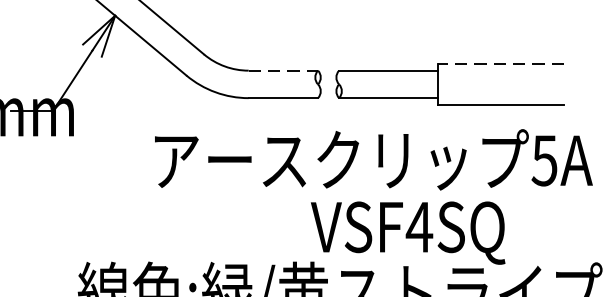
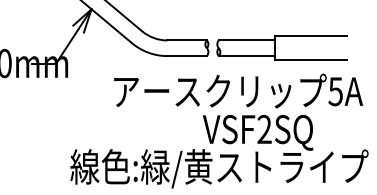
line: (502, 63) -> (311, 36), dashed -> solid
line: (283, 70) -> (187, 40), dashed -> solid
text: (419, 225) -> (264, 128), VSF4SQ -> VSF2SQ

